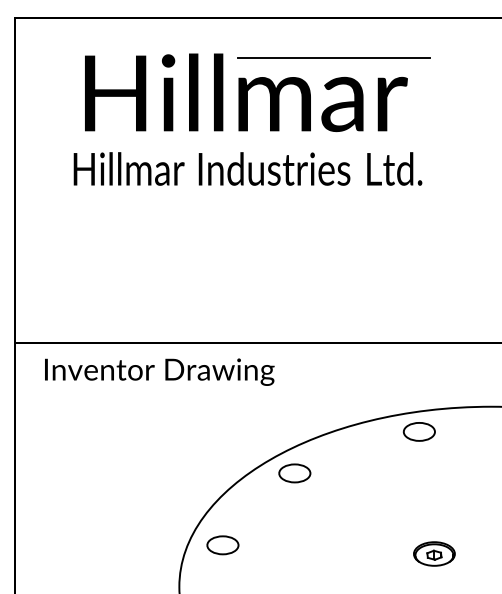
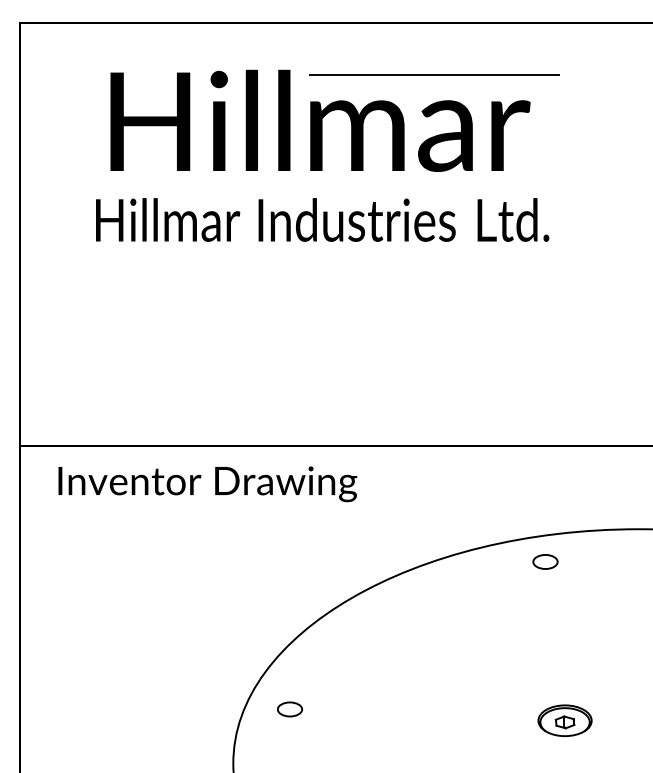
part: (419, 431) -> (545, 561), size x0.6
part: (294, 473) -> (383, 615), removed
part: (222, 545) -> (289, 709), size x0.6

